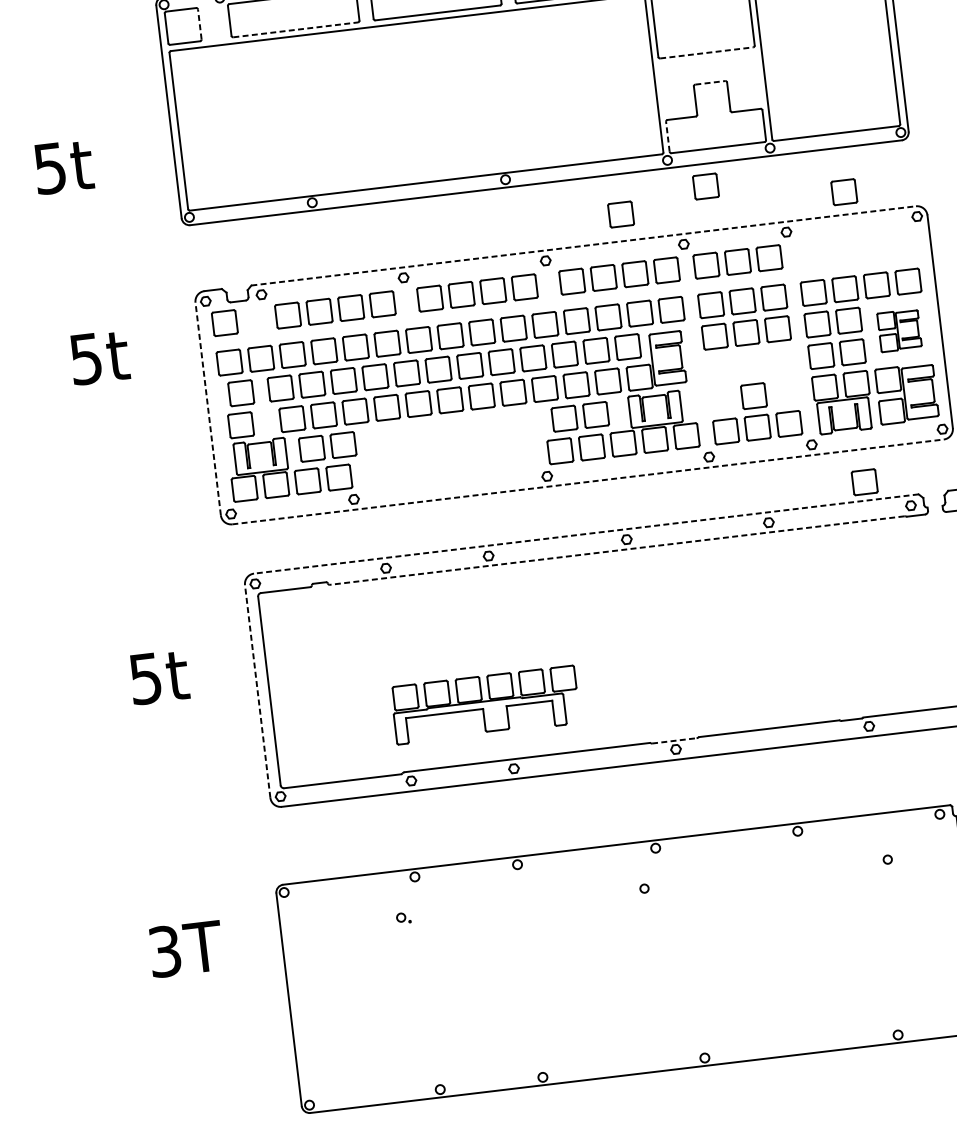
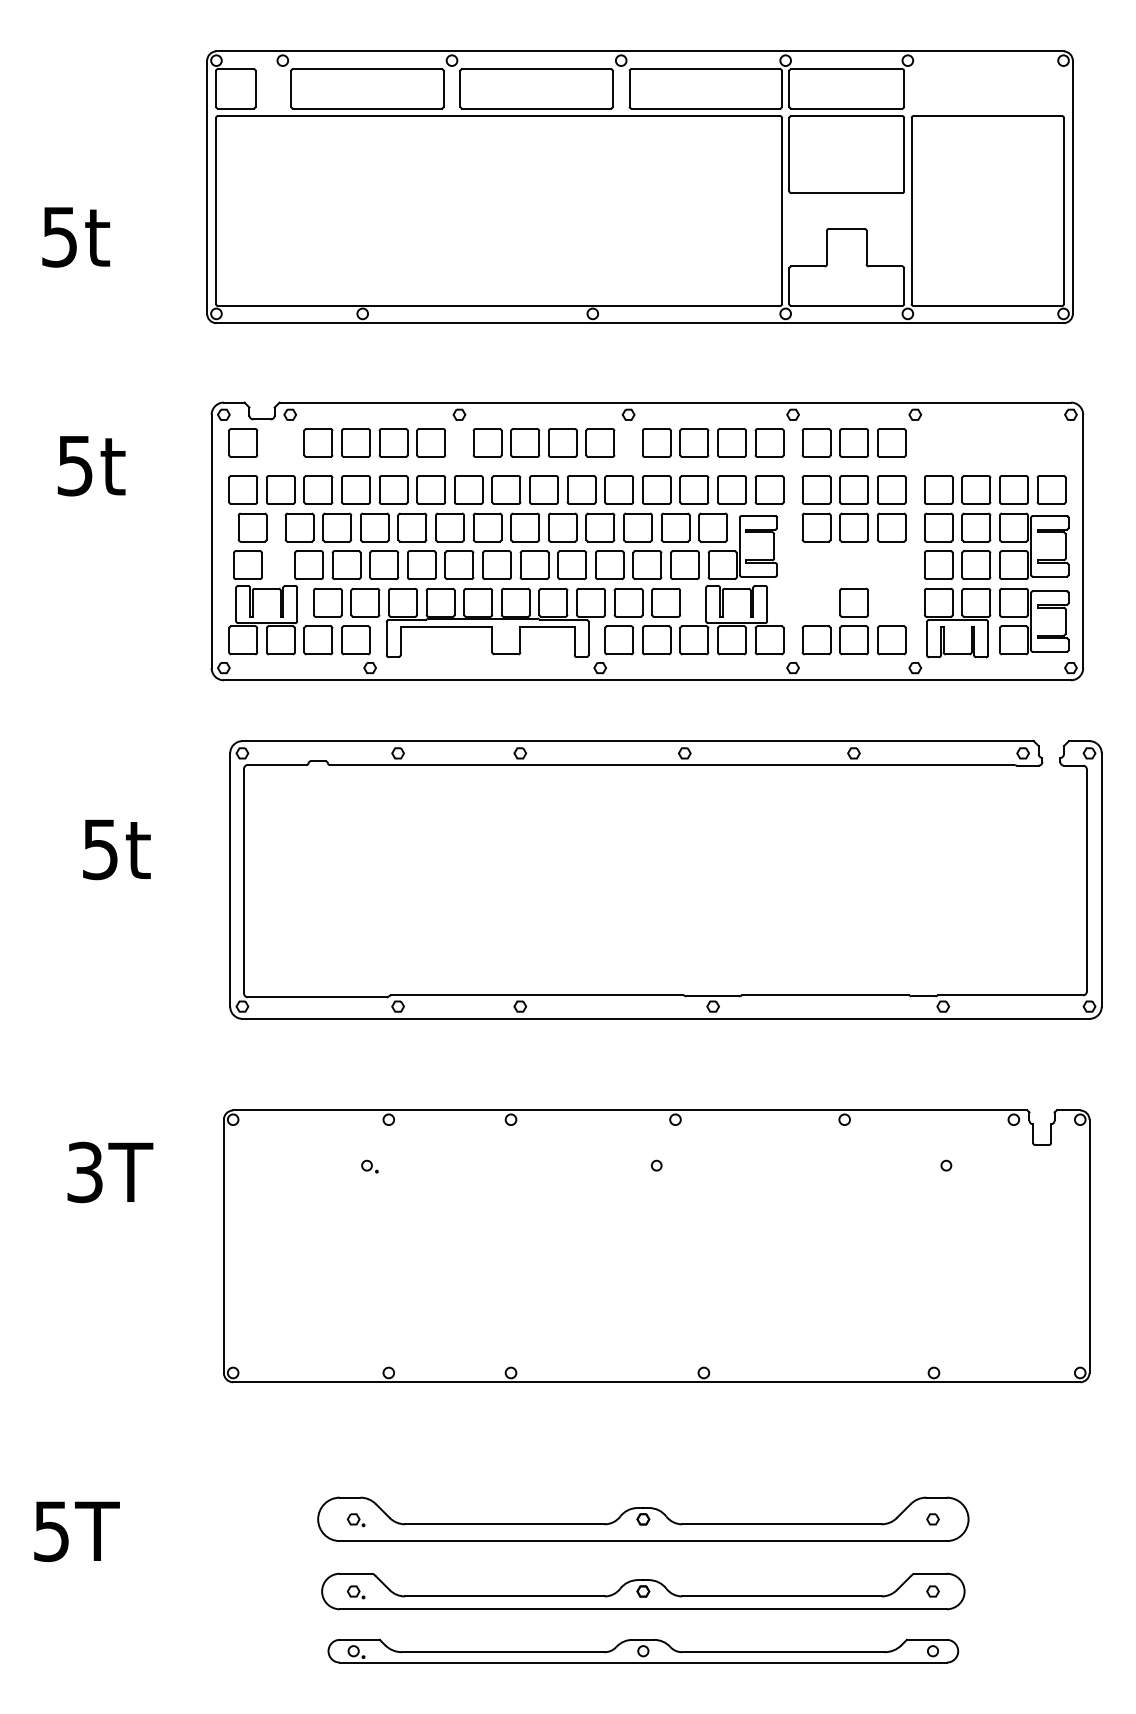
line: (199, 24) -> (255, 88), dashed -> solid
line: (295, 29) -> (367, 108), dashed -> solid
line: (707, 53) -> (847, 193), dashed -> solid
line: (710, 82) -> (846, 228), dashed -> solid
line: (667, 136) -> (789, 286), dashed -> solid
part: (705, 186) -> (826, 349), removed
part: (844, 191) -> (988, 375), removed
part: (620, 214) -> (723, 370), removed
line: (583, 245) -> (675, 402), dashed -> solid
part: (899, 329) -> (1034, 545), size x1.43
line: (208, 409) -> (211, 541), dashed -> solid
line: (588, 482) -> (647, 680), dashed -> solid
part: (864, 482) -> (971, 719), removed
line: (586, 534) -> (638, 741), dashed -> solid
line: (616, 550) -> (671, 764), dashed -> solid
line: (257, 691) -> (230, 880), dashed -> solid
part: (485, 704) -> (495, 622), moved
line: (674, 740) -> (712, 996), dashed -> solid

